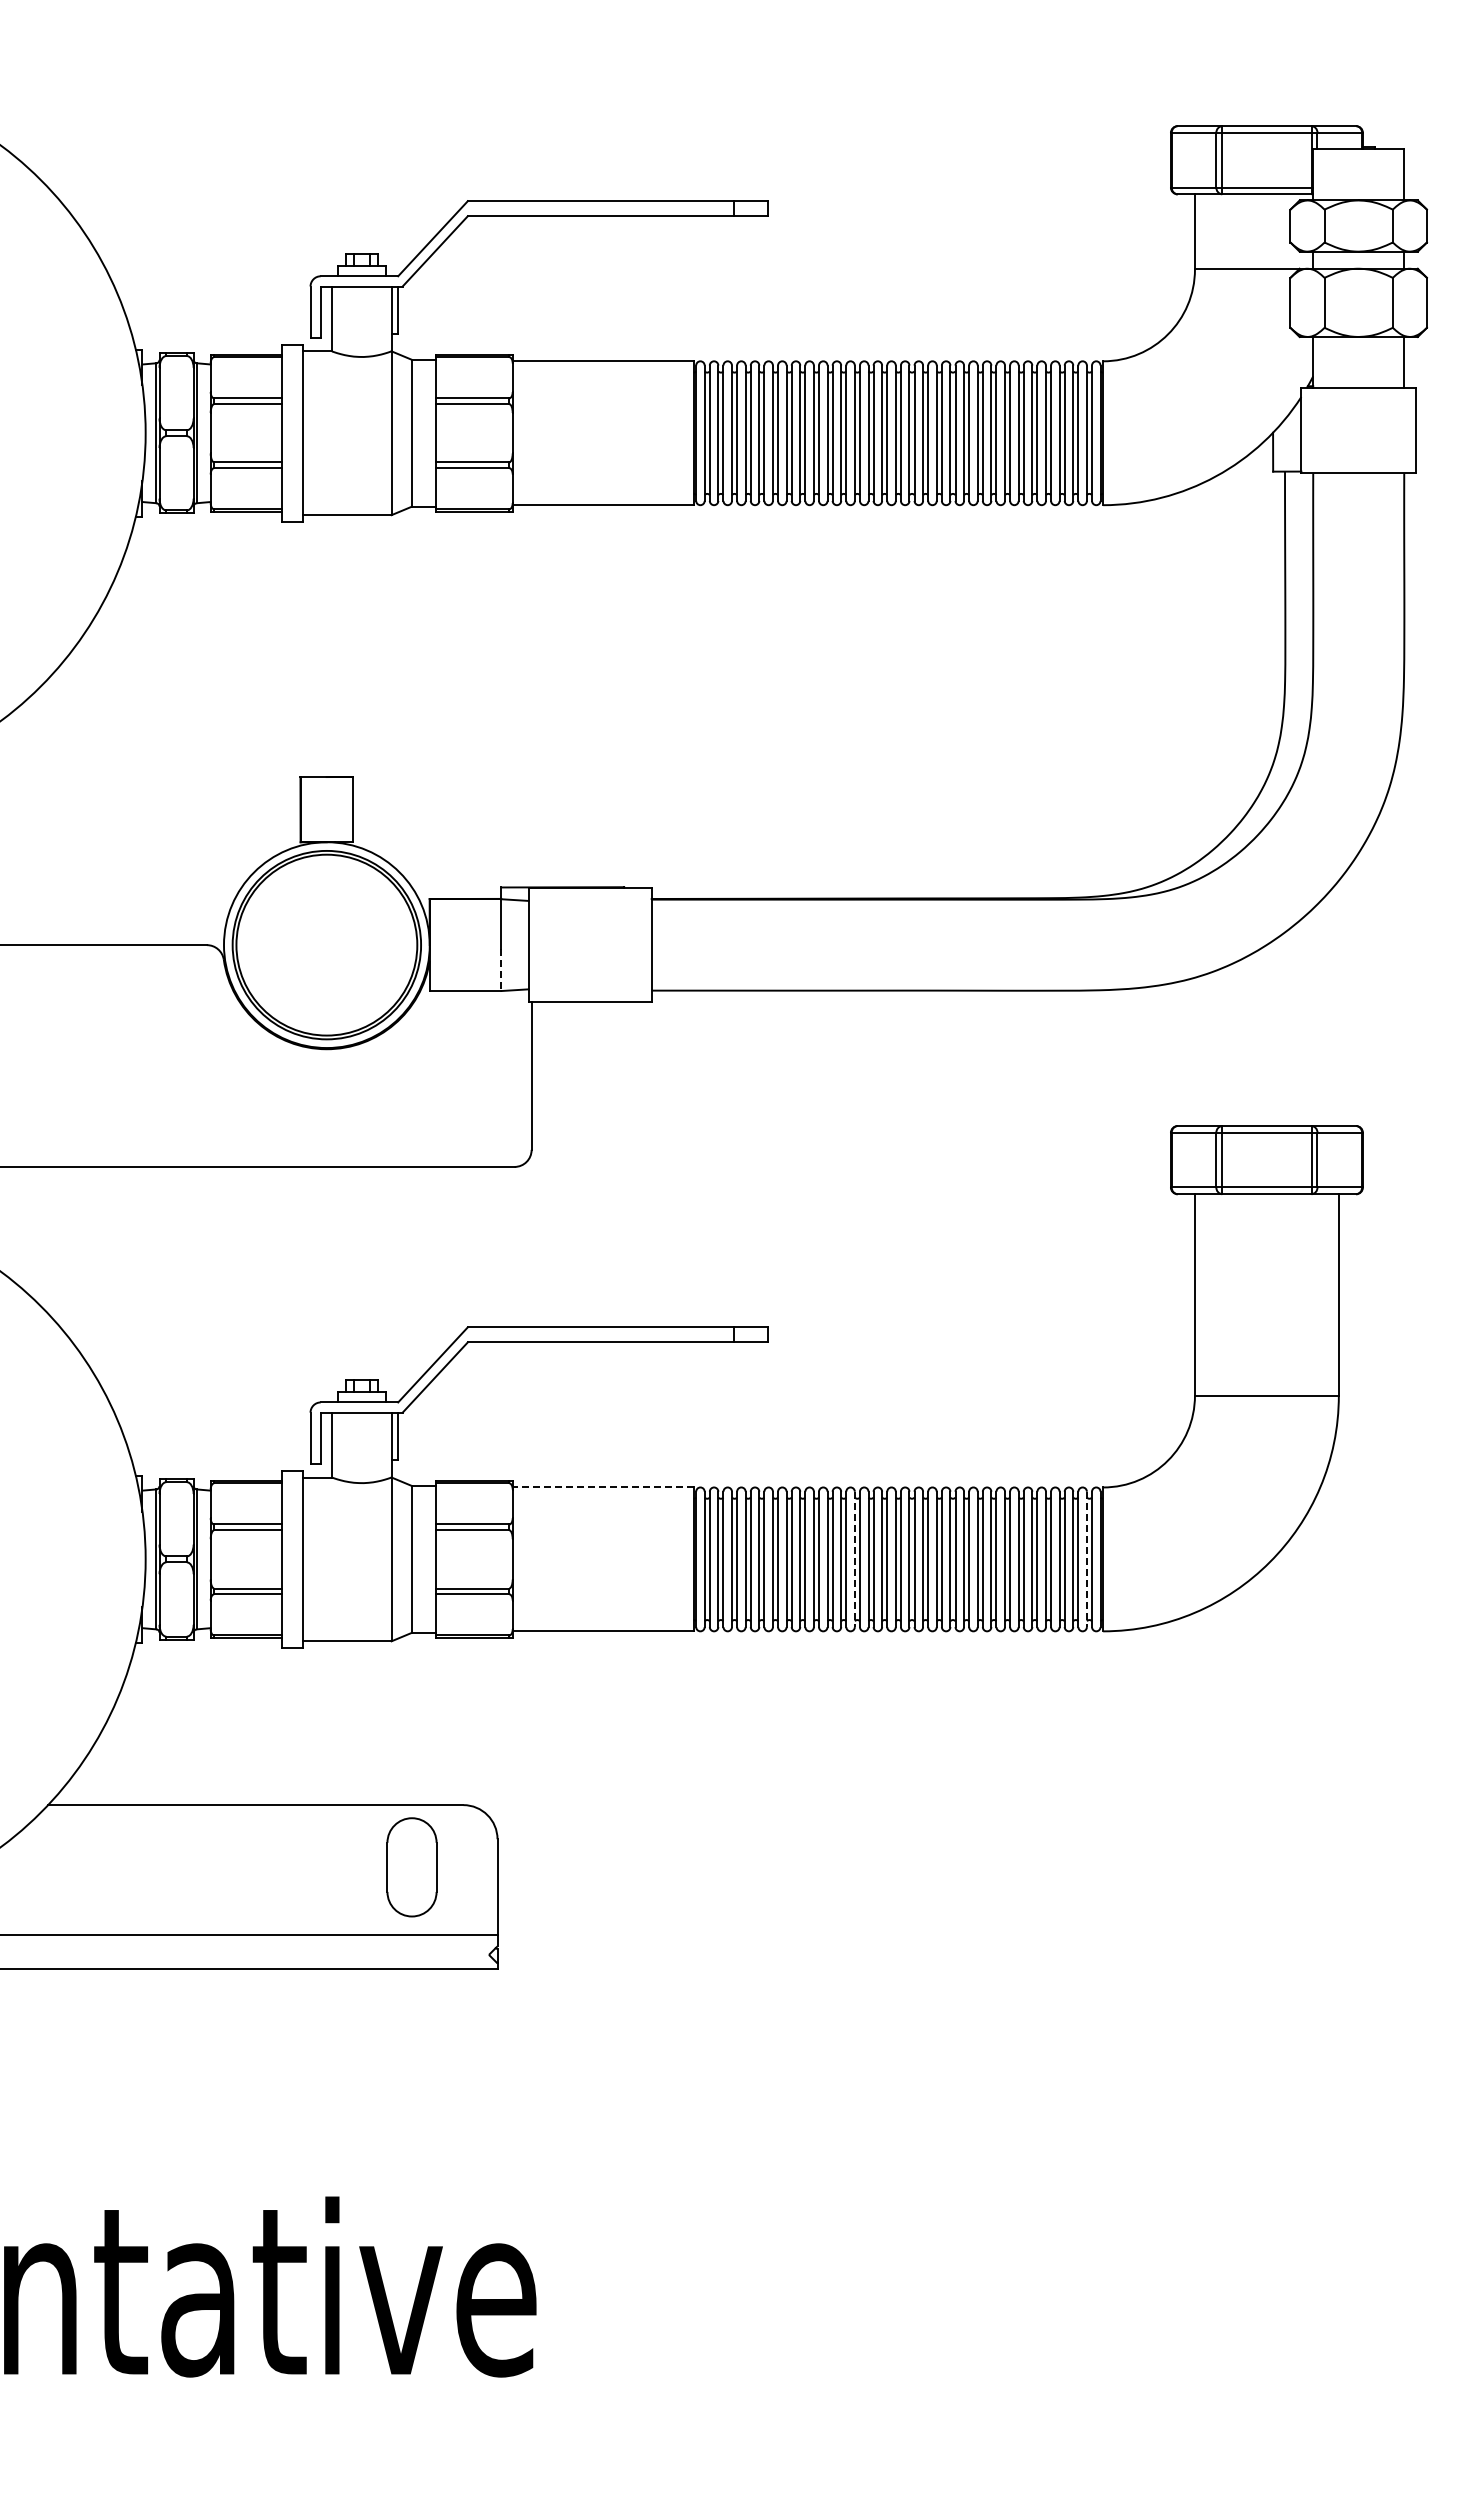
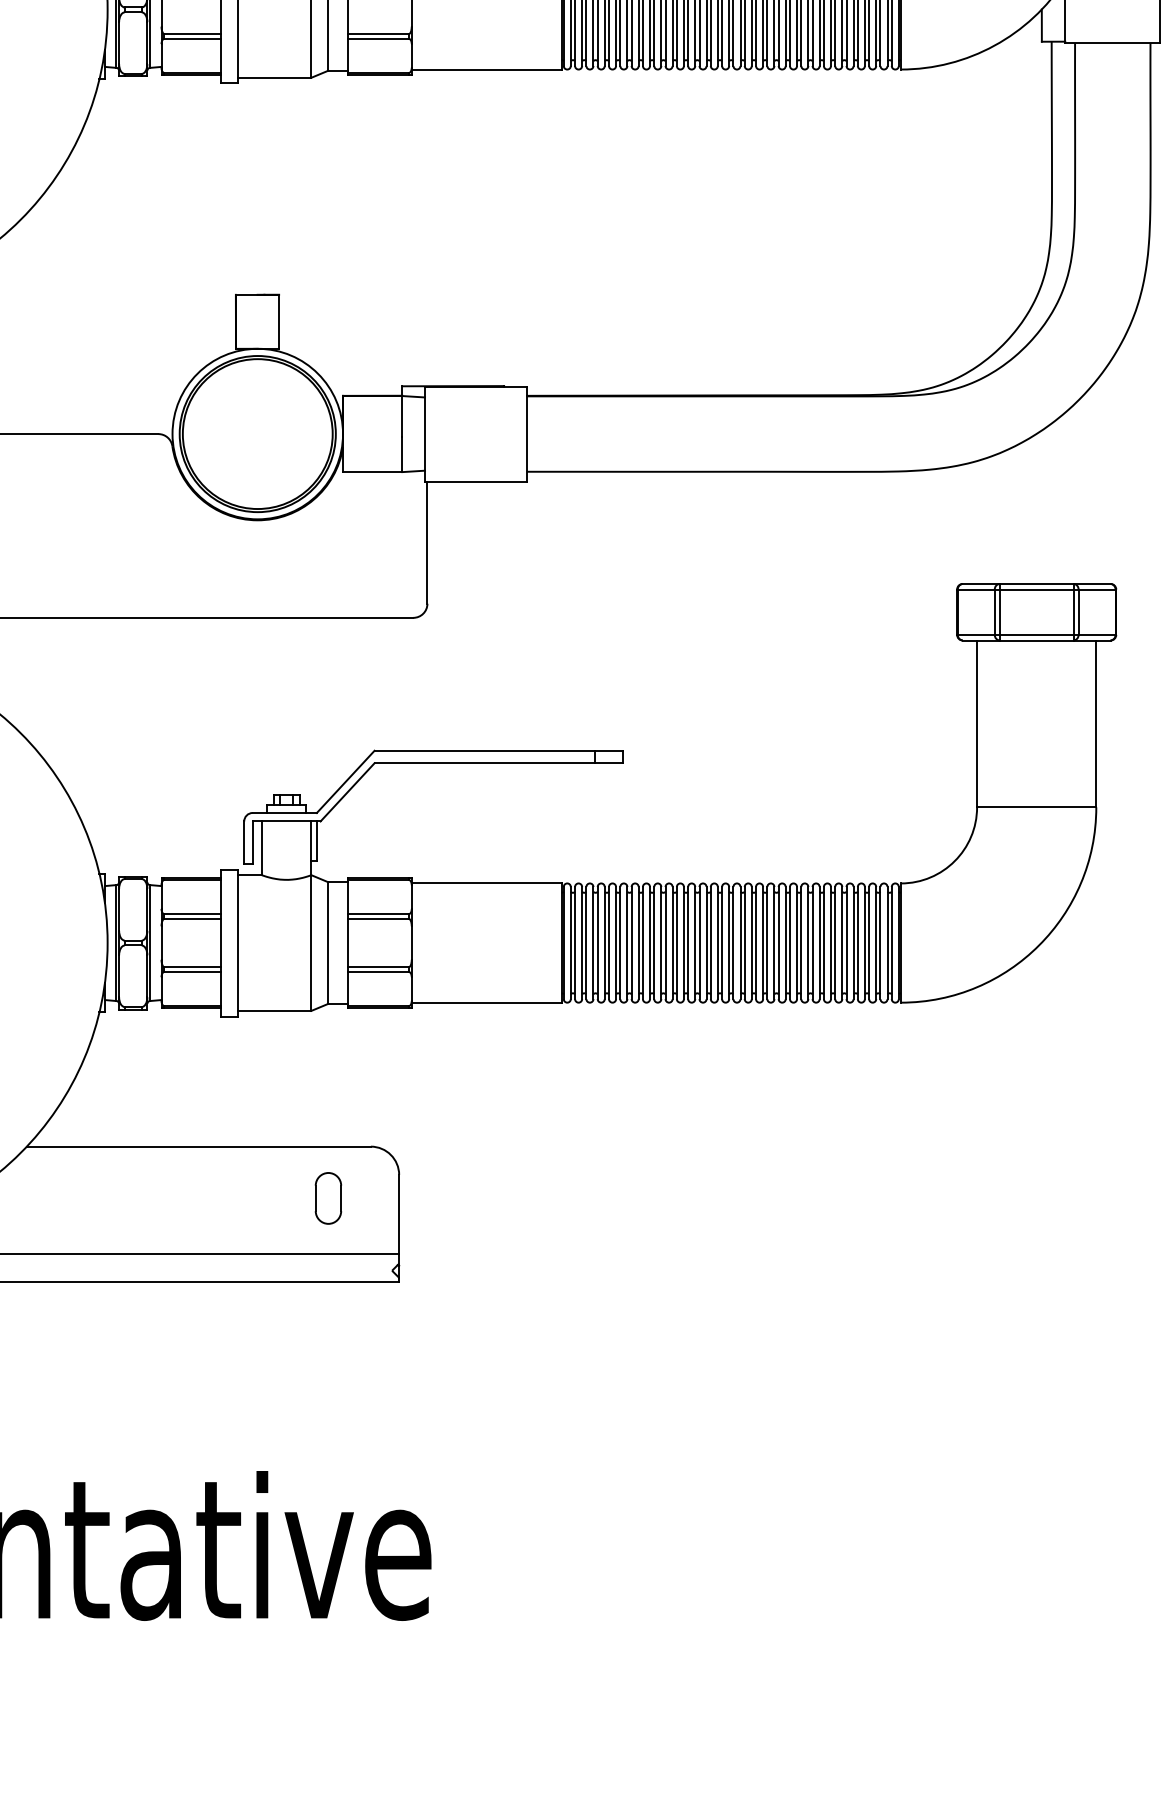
line: (501, 970) -> (402, 455), dashed -> solid
line: (602, 1487) -> (486, 883), dashed -> solid
line: (854, 1559) -> (694, 943), dashed -> solid
line: (1086, 1559) -> (887, 943), dashed -> solid
part: (412, 1867) -> (328, 1198), size x0.62

